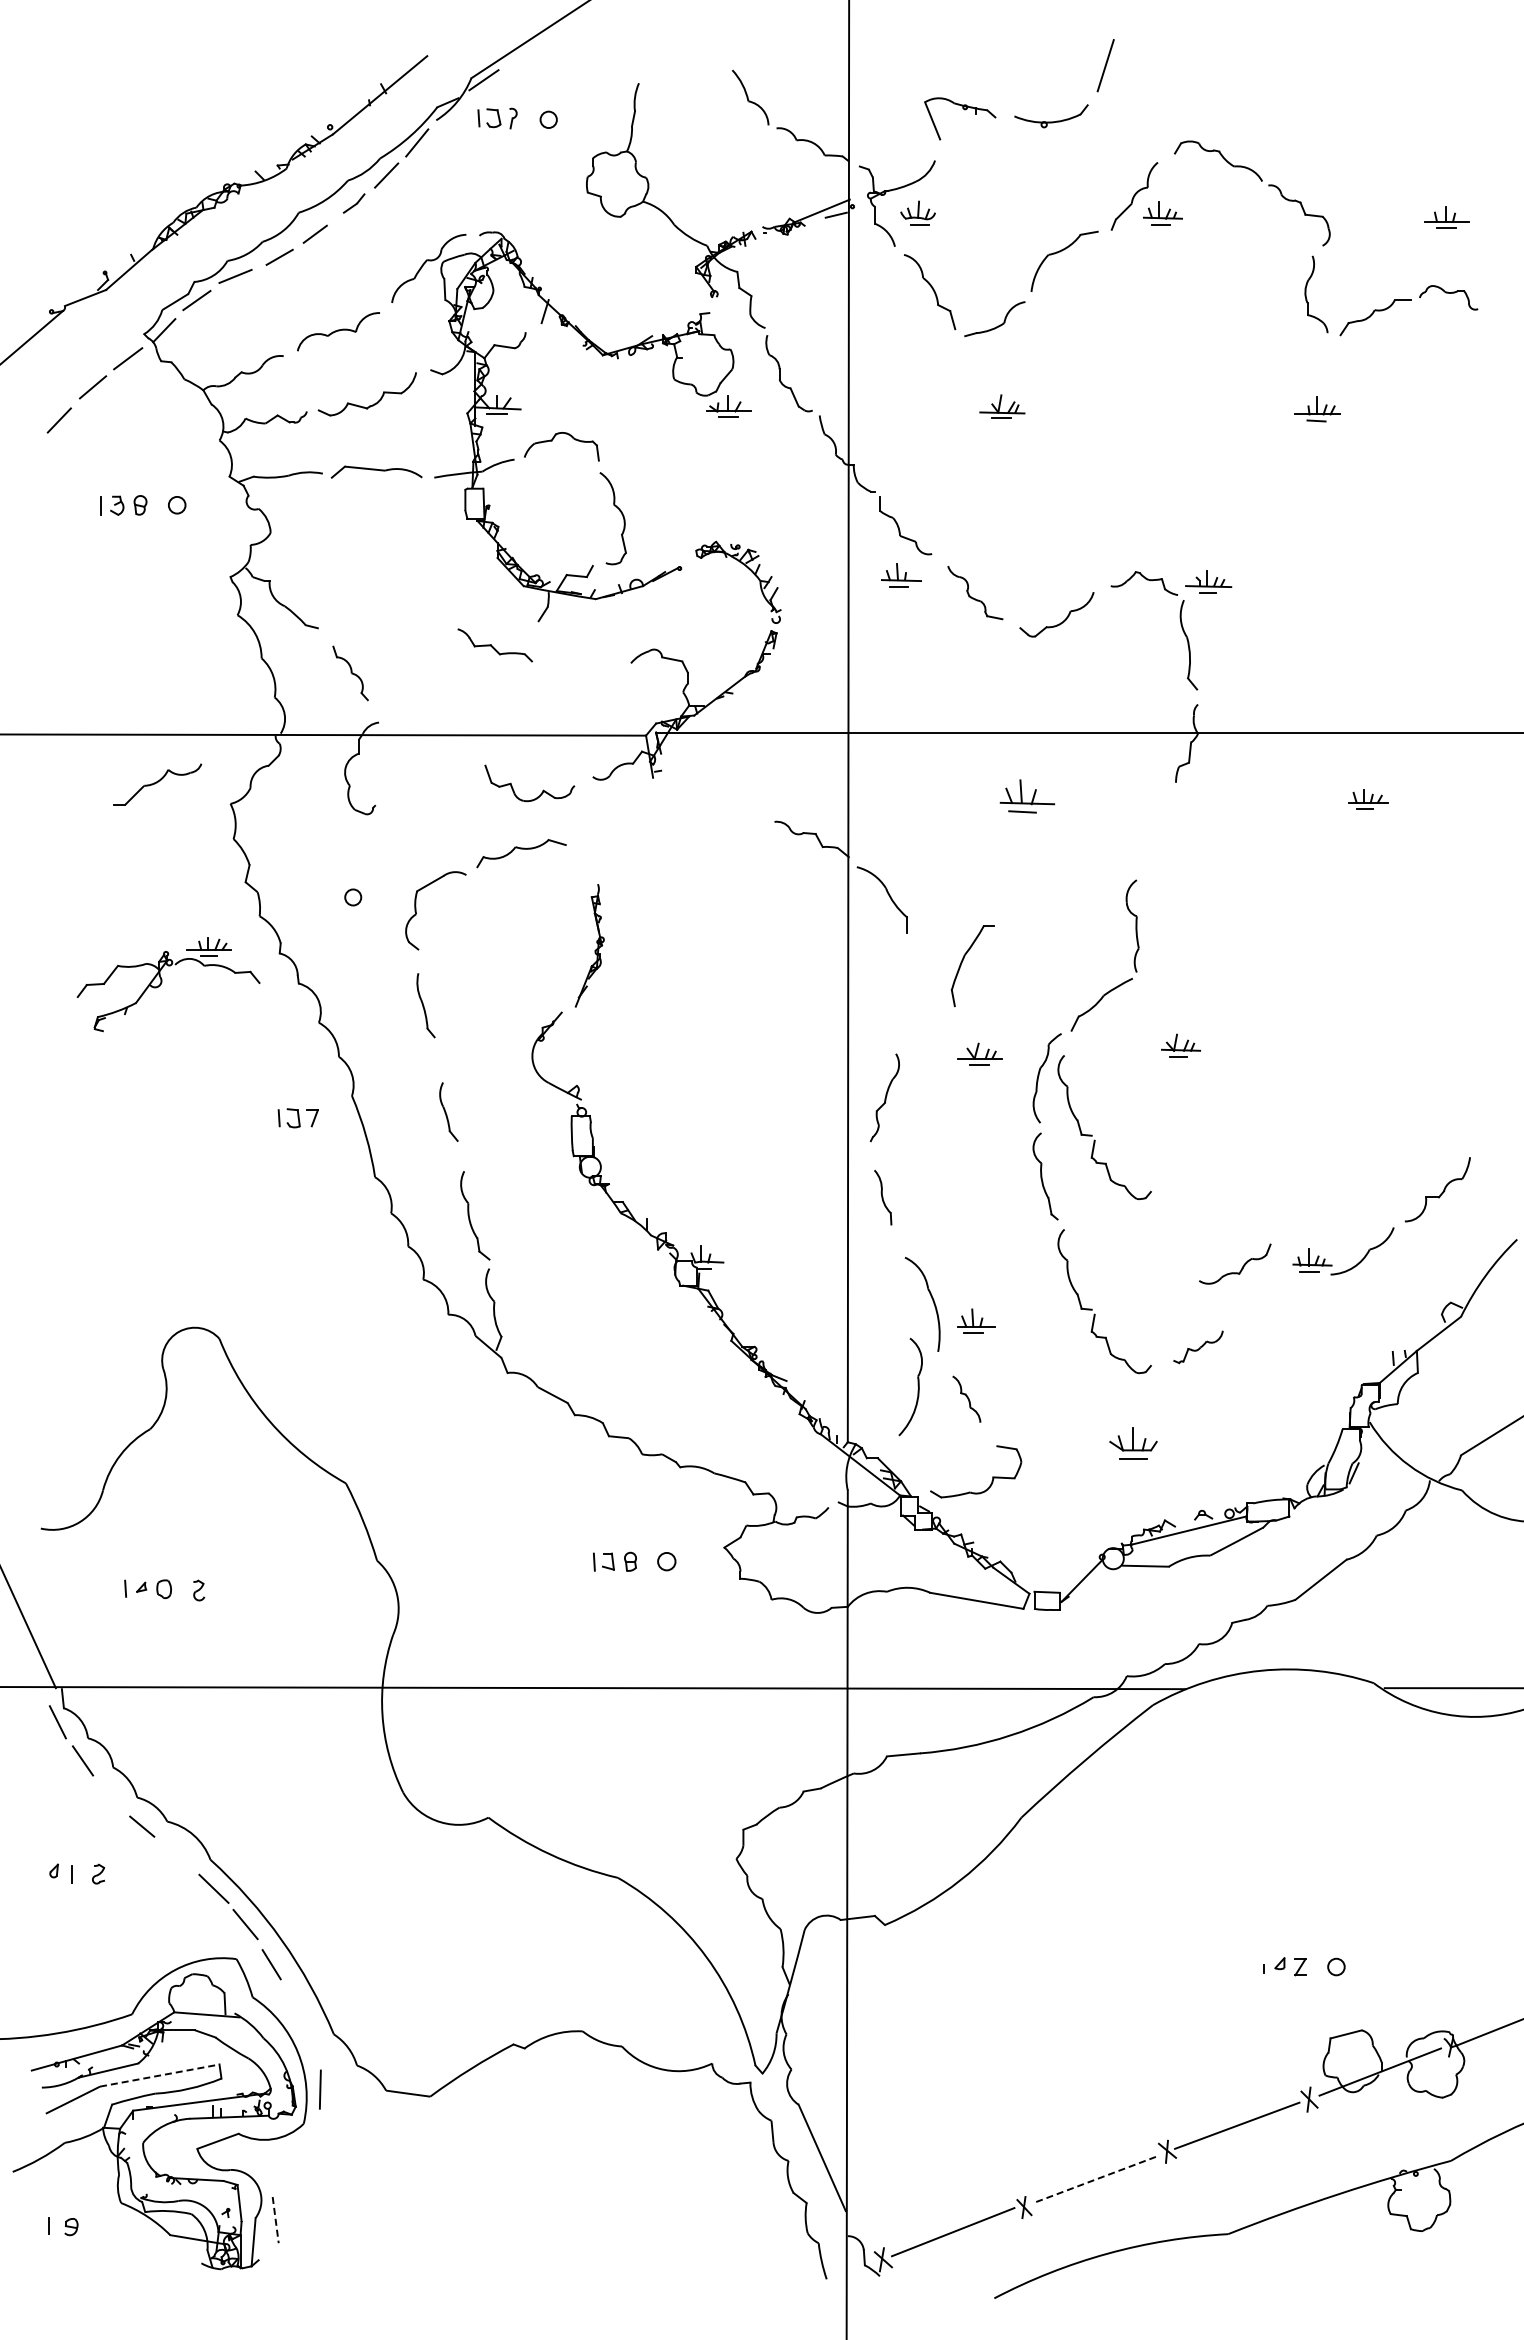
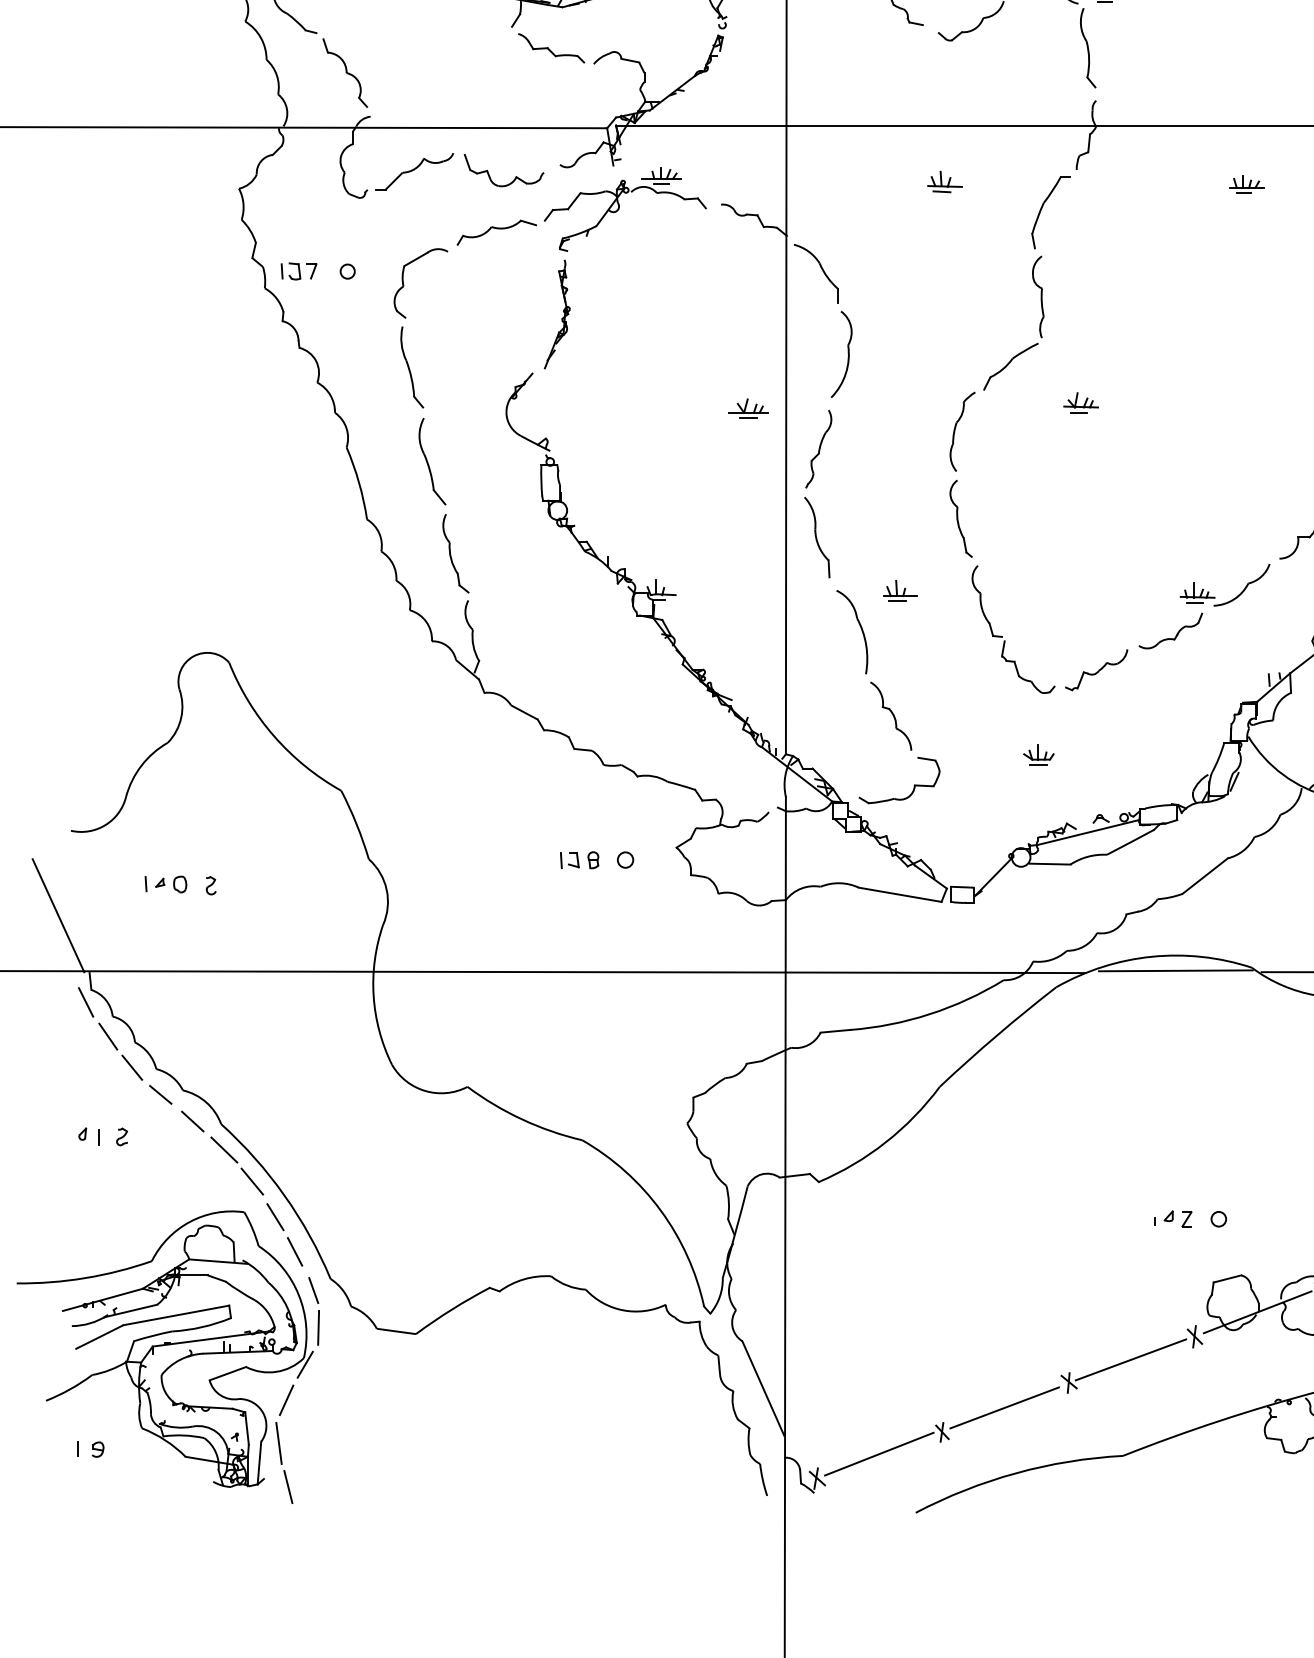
part: (494, 645) -> (550, 48), moved
part: (350, 673) -> (345, 73), size x1.43
part: (157, 784) -> (414, 171), moved
part: (1027, 795) -> (945, 181), size x0.71
part: (962, 963) -> (1041, 210), moved
part: (162, 982) -> (619, 207), moved
part: (425, 1005) -> (411, 367), size x1.43
part: (979, 1053) -> (748, 408), moved
part: (448, 1111) -> (432, 461), size x1.67
part: (297, 1118) -> (298, 271), moved
part: (1092, 1135) -> (1002, 482), removed
part: (882, 1197) -> (816, 537), size x1.67
part: (1241, 1267) -> (1176, 634), moved
part: (976, 1320) -> (899, 590), moved
part: (1198, 1346) -> (1096, 669), size x1.43
part: (917, 1386) -> (847, 354), moved
part: (966, 1399) -> (891, 716), size x1.67
part: (1132, 1442) -> (1038, 754), size x0.71
line: (1287, 1686) -> (1175, 970), added
line: (110, 1795) -> (132, 1067), added
line: (178, 1856) -> (192, 1121), added
line: (293, 2003) -> (294, 1251), added
line: (314, 2047) -> (313, 1290), added
line: (159, 2075) -> (176, 1315), dashed -> solid
line: (304, 2130) -> (304, 1364), added
line: (283, 2170) -> (285, 1399), added
line: (1094, 2180) -> (1004, 1408), dashed -> solid
line: (275, 2220) -> (278, 1443), dashed -> solid
line: (285, 2269) -> (287, 1487), added

